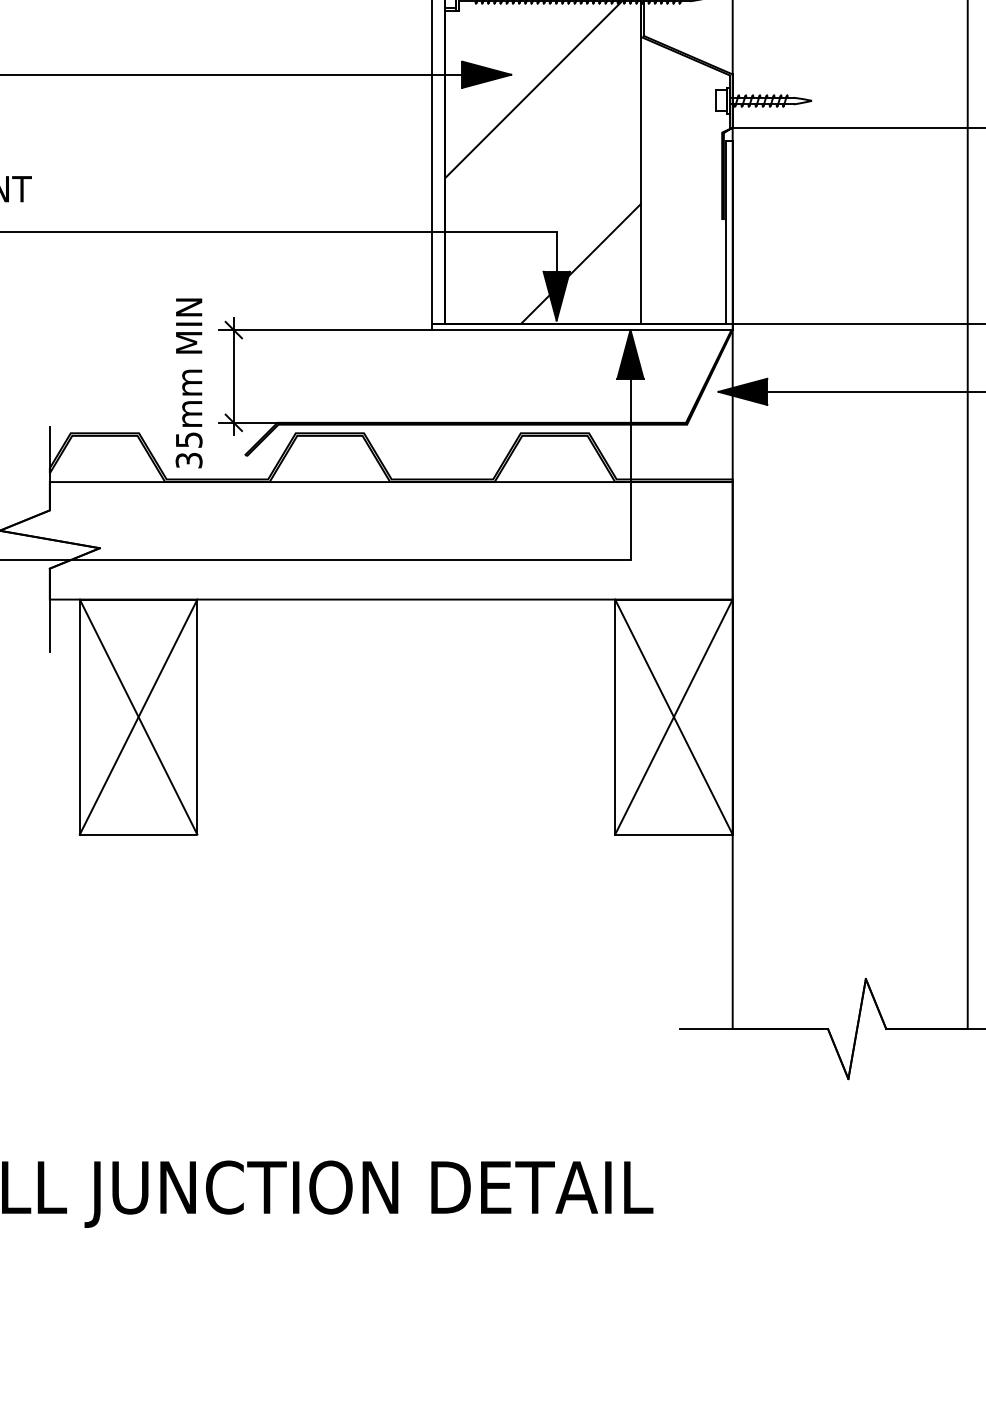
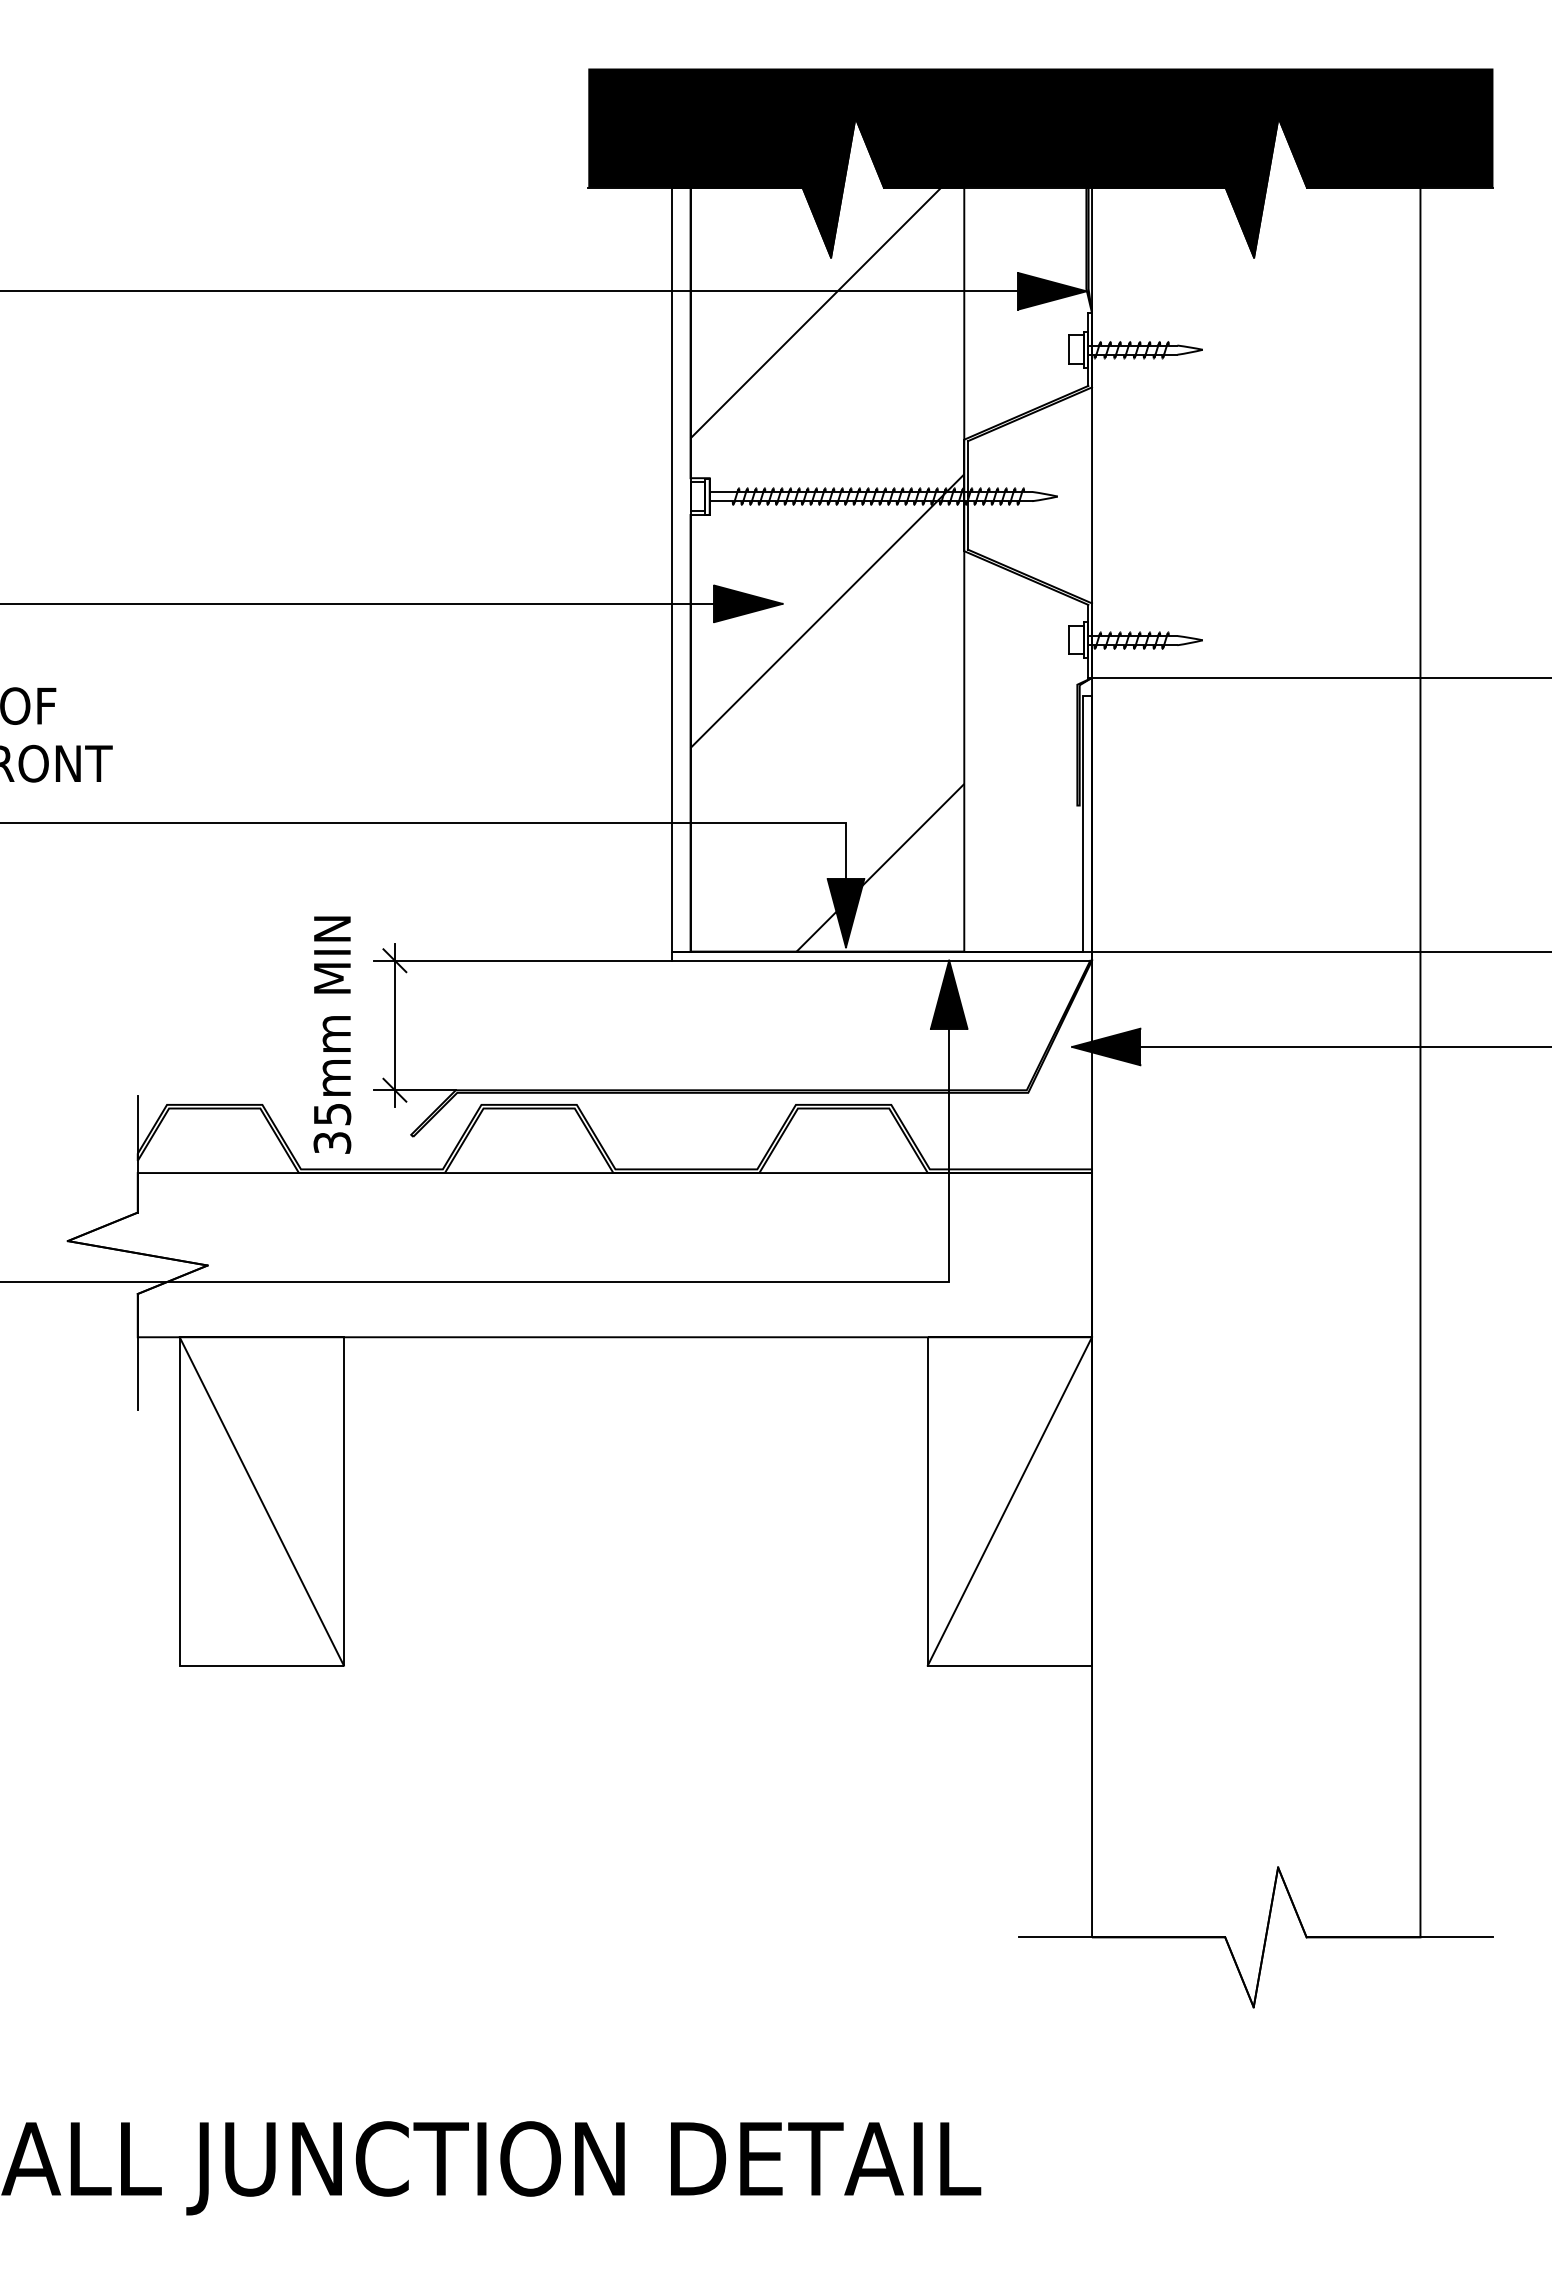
line: (138, 717) -> (261, 1501), removed
line: (673, 717) -> (1009, 1501), removed

